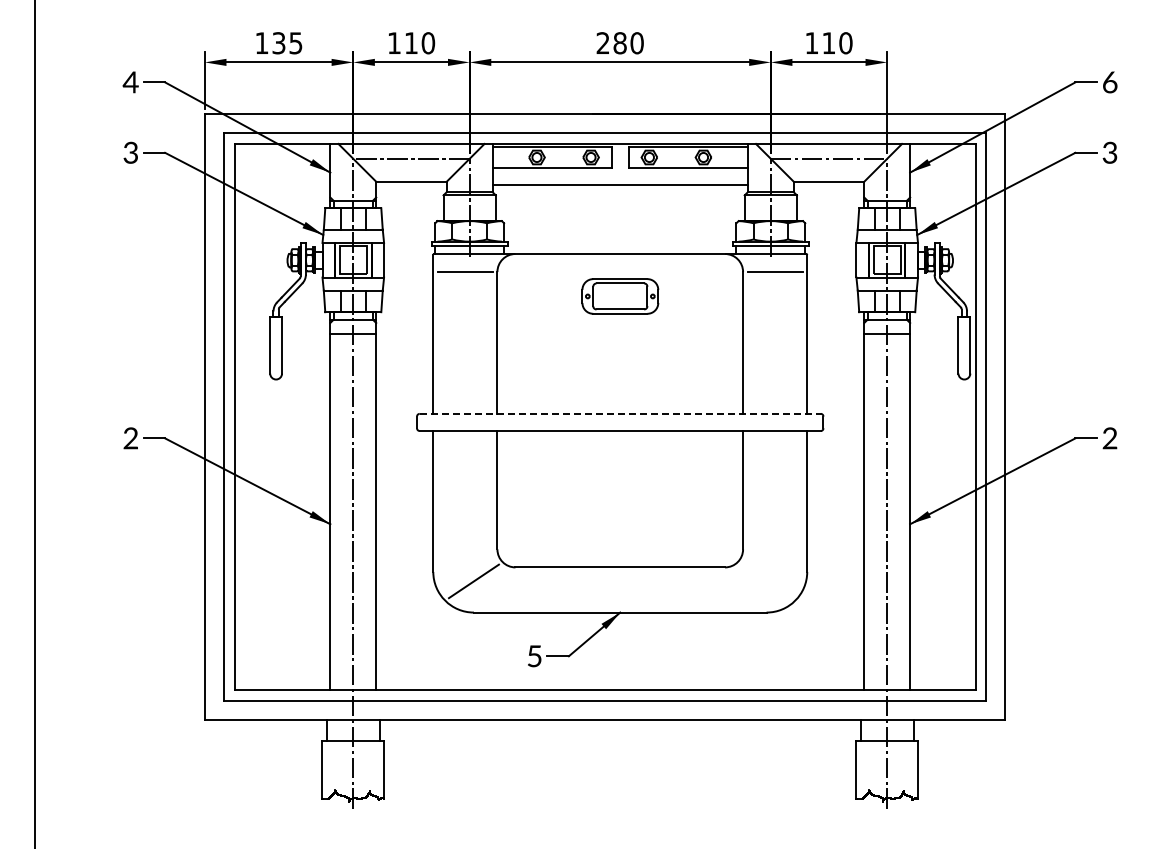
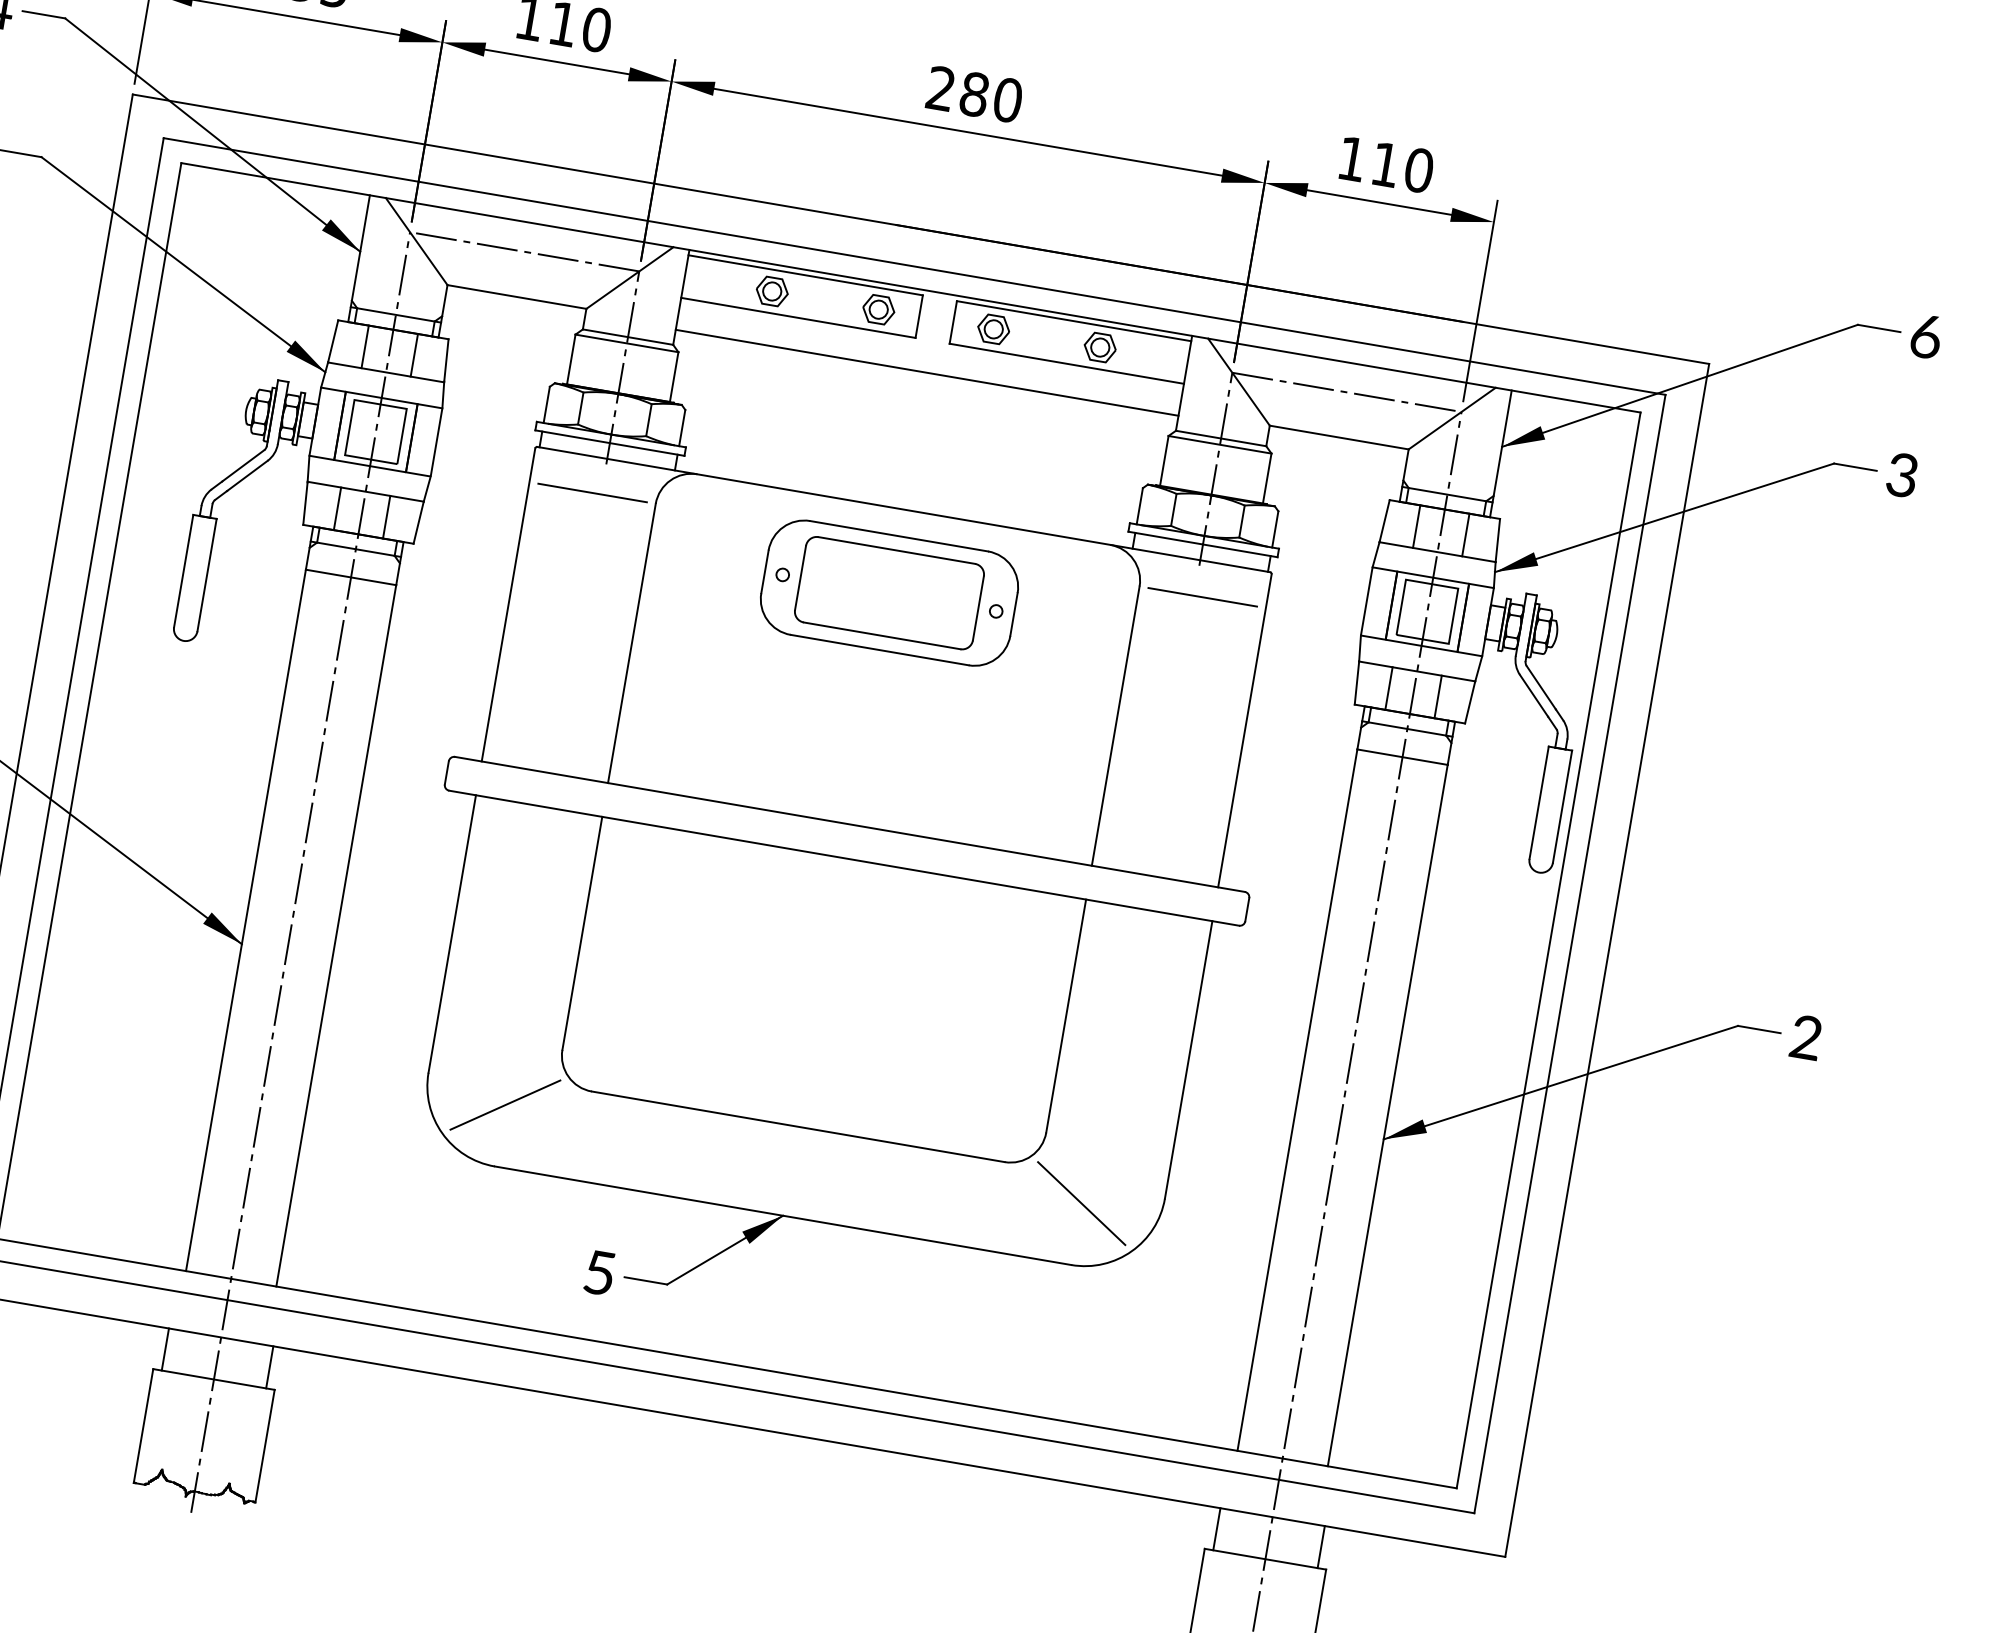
part: (620, 296) -> (889, 593), size x1.67
line: (620, 413) -> (850, 823), dashed -> solid
line: (766, 581) -> (1081, 1203), added

